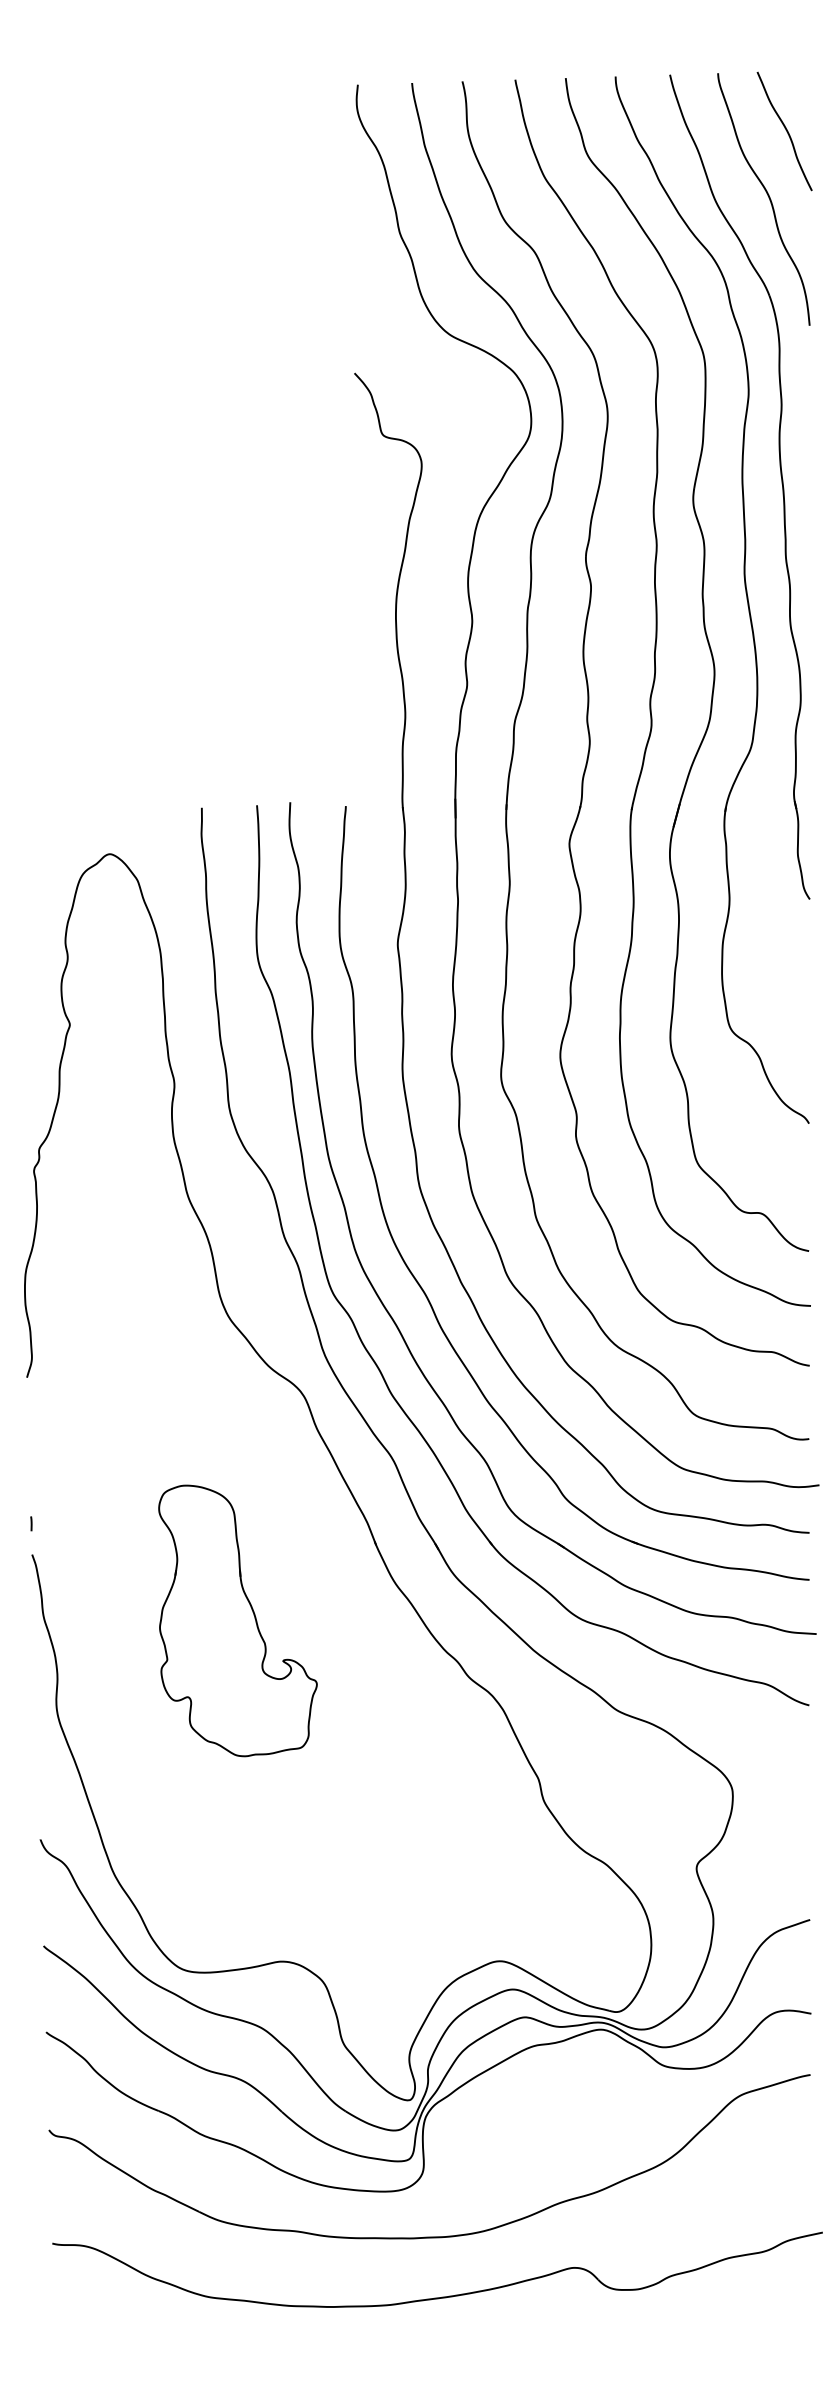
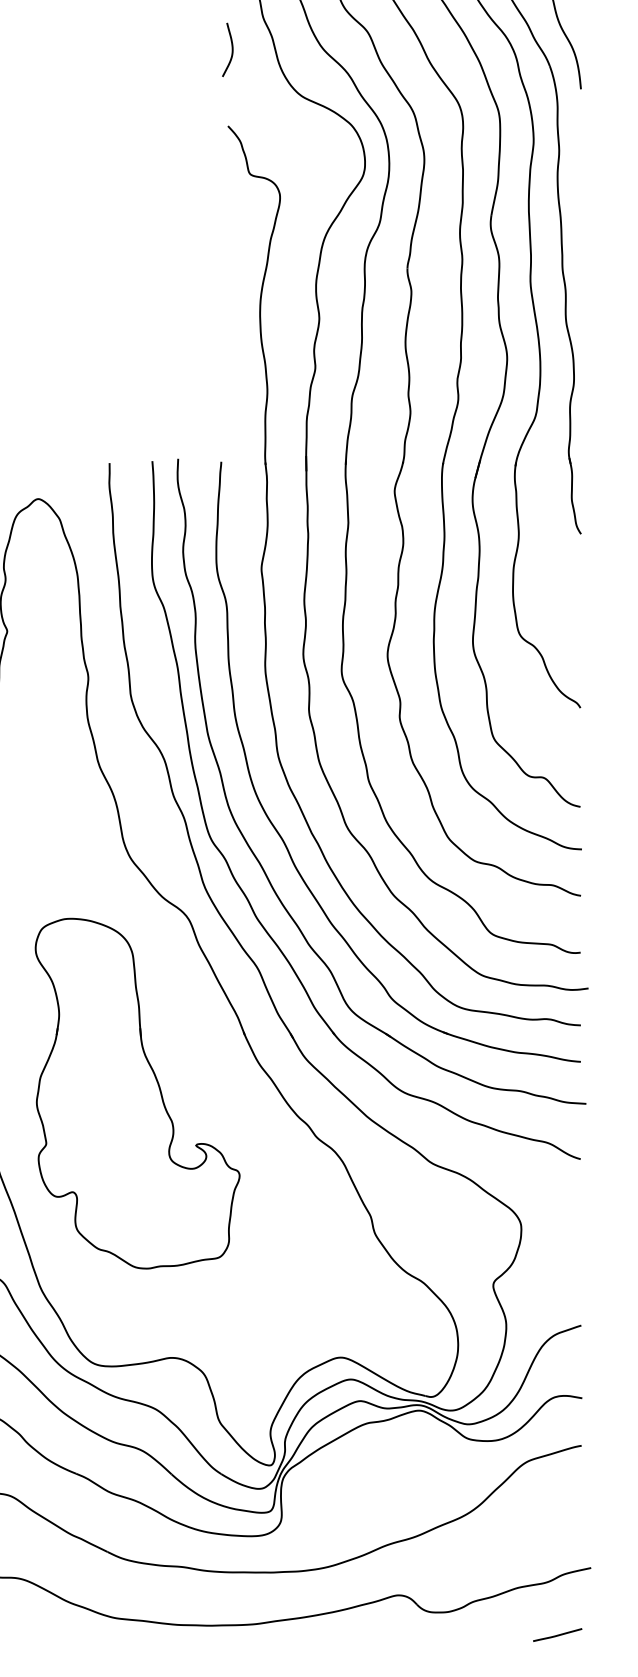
curve: (359, 274) -> (231, 49), added
part: (237, 1620) -> (137, 1093), size x1.67
line: (779, 2318) -> (557, 1634), added

